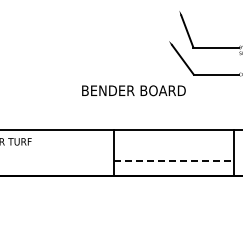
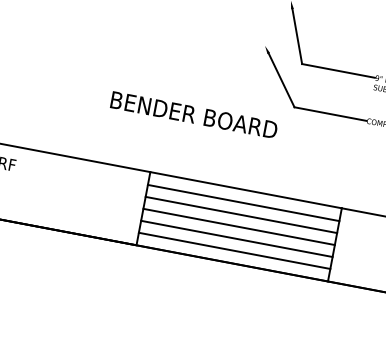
line: (173, 138) -> (242, 203), added
line: (173, 145) -> (240, 214), added
line: (173, 153) -> (238, 227), added
line: (173, 160) -> (236, 238), dashed -> solid
line: (173, 168) -> (233, 251), added

